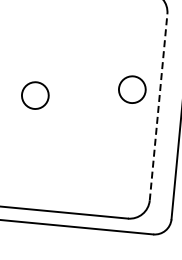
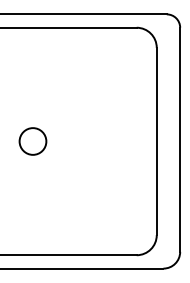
circle: (131, 89) -> (128, 126), removed
line: (158, 107) -> (156, 141), dashed -> solid

